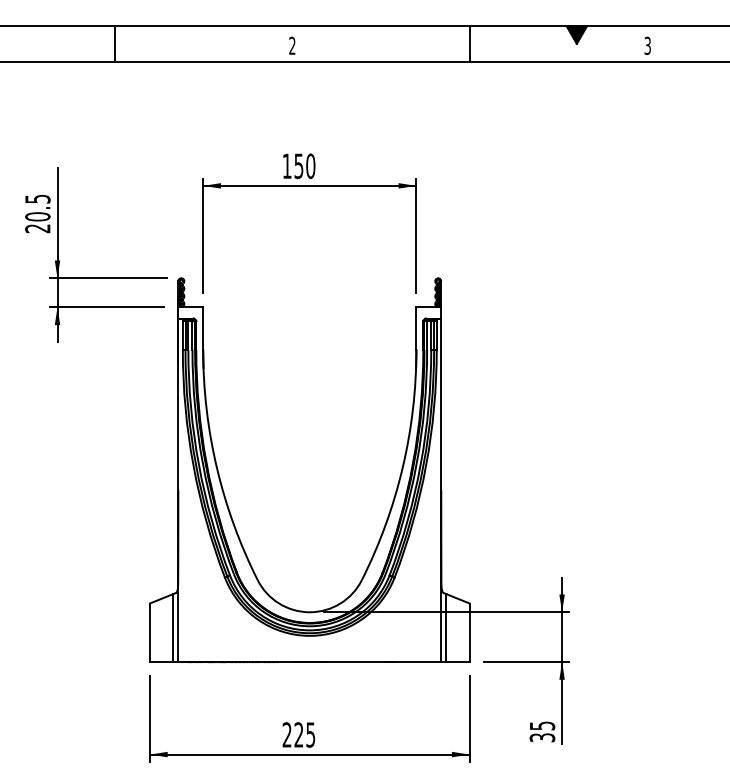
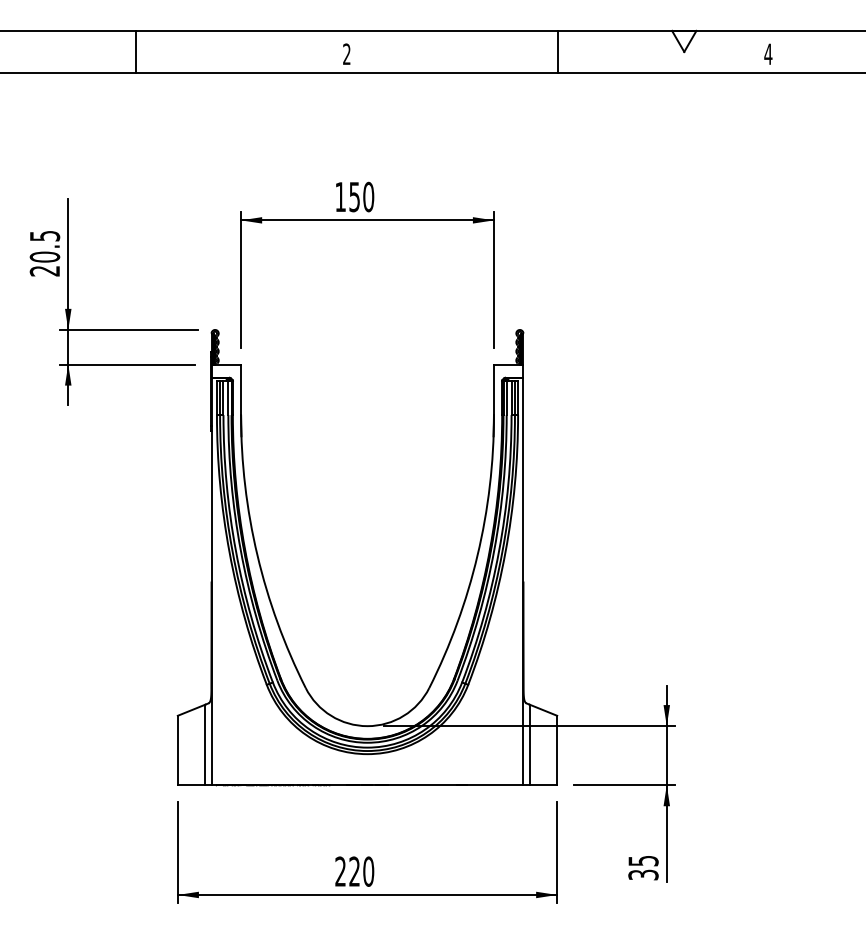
fill: (576, 34) -> (683, 40), removed
text: (647, 45) -> (768, 53), 3 -> 4
text: (310, 734) -> (368, 871), 225 -> 220

